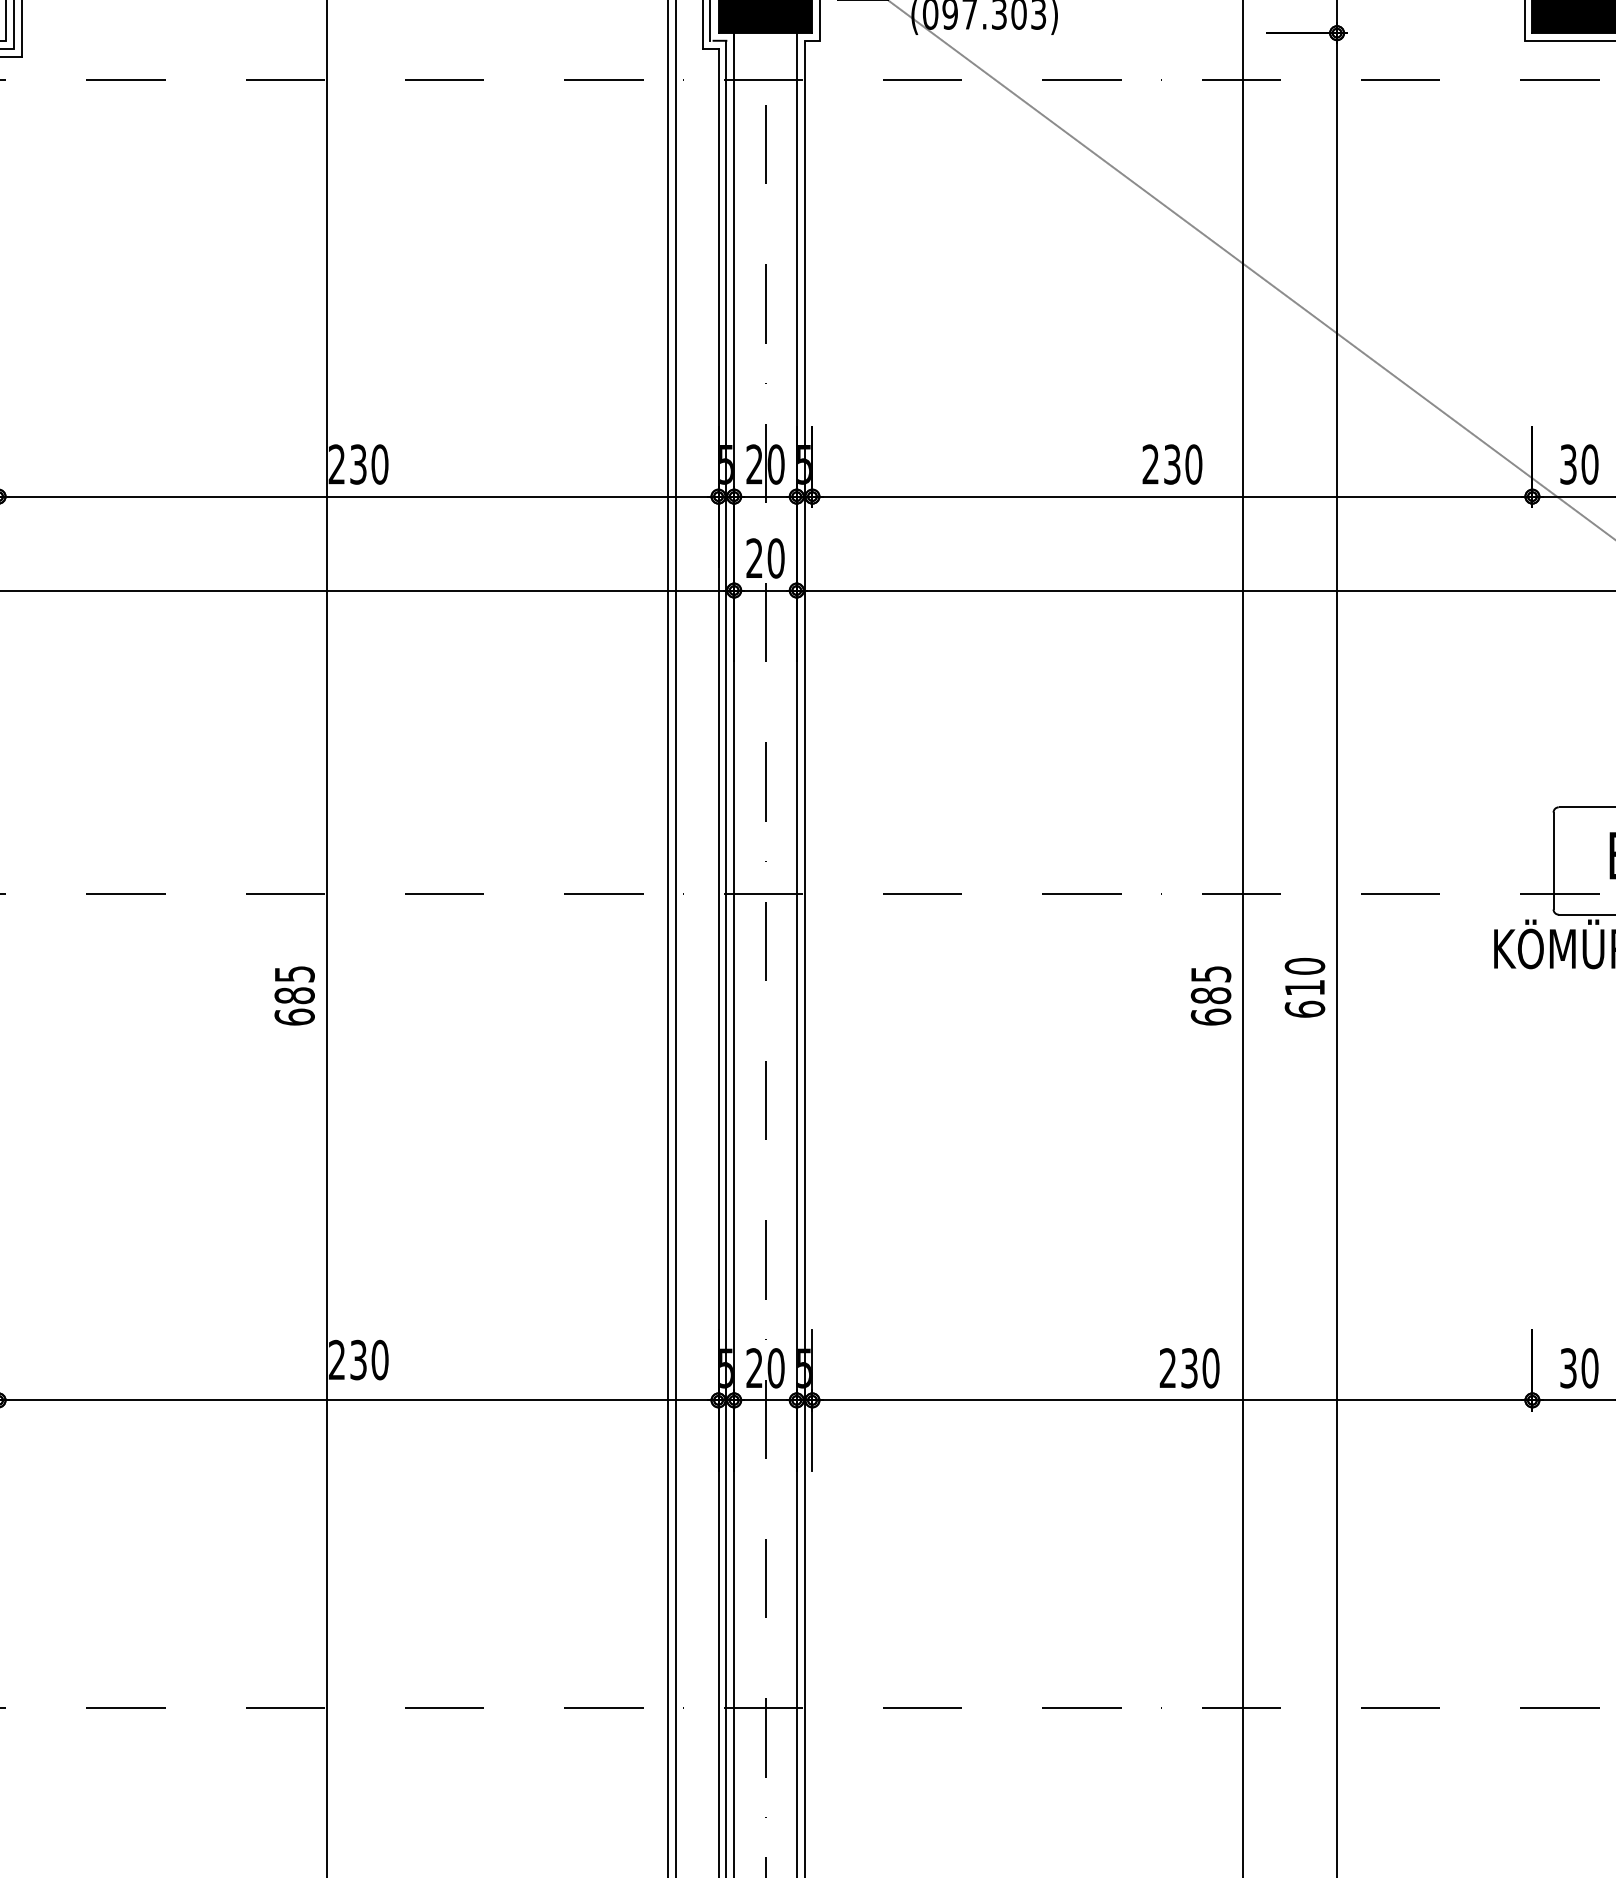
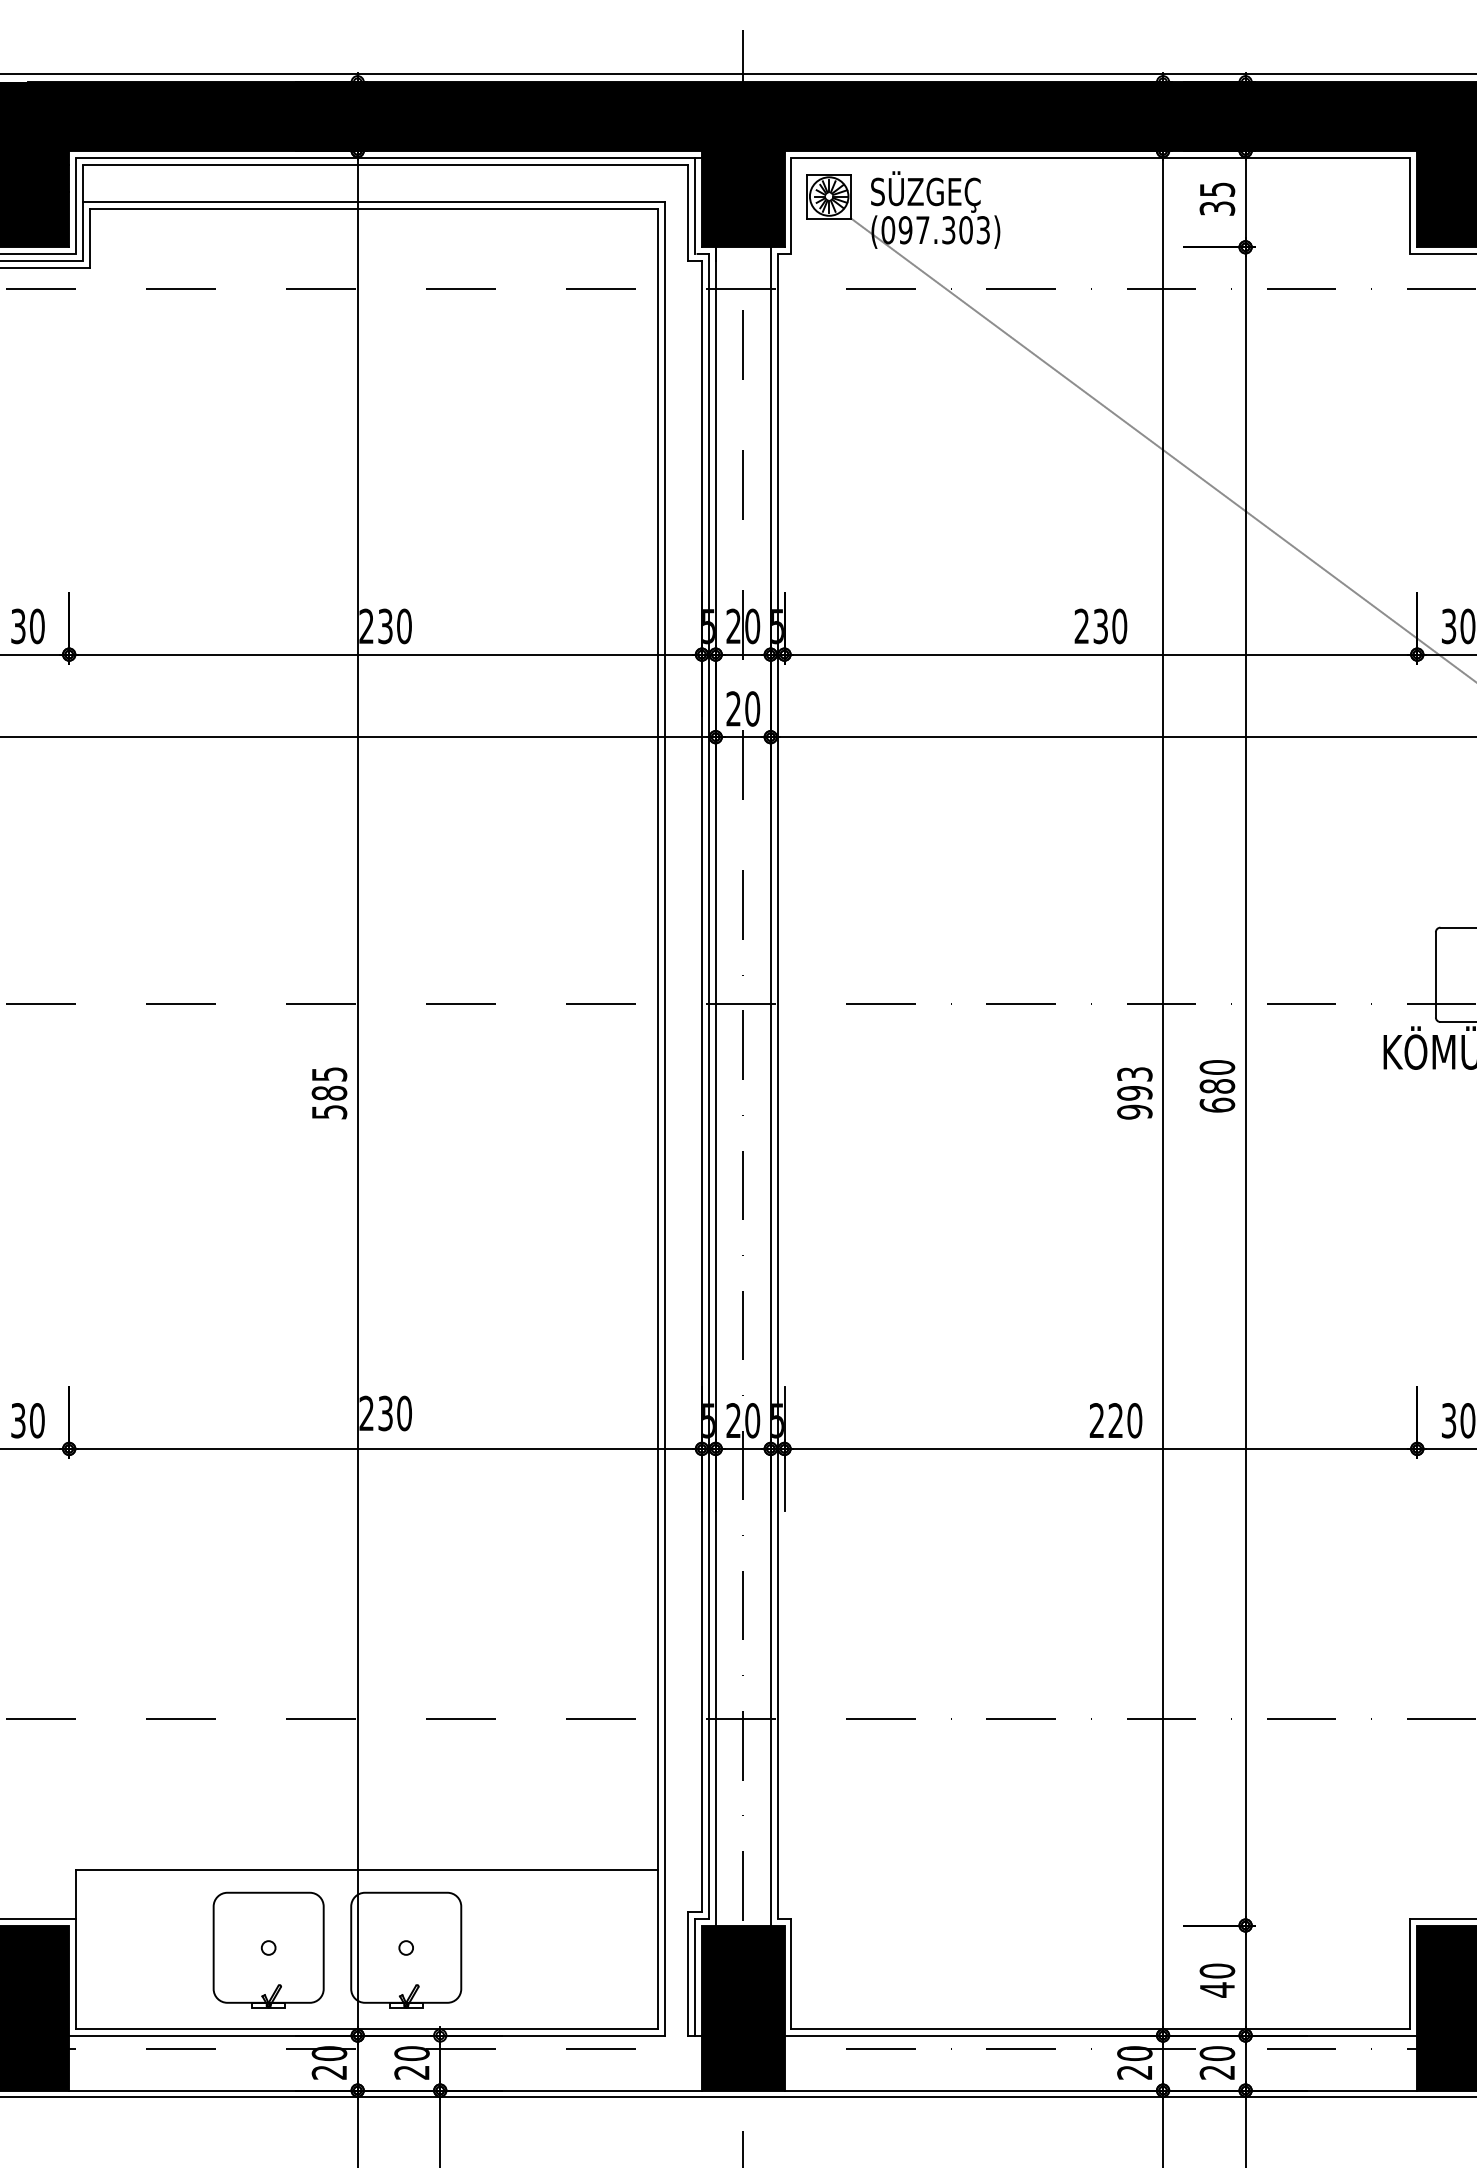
text: (1305, 988) -> (1217, 1086), 610 -> 680
text: (1210, 995) -> (1134, 1093), 685 -> 993
text: (294, 1016) -> (329, 1111), 685 -> 585
text: (1189, 1368) -> (1115, 1420), 230 -> 220

